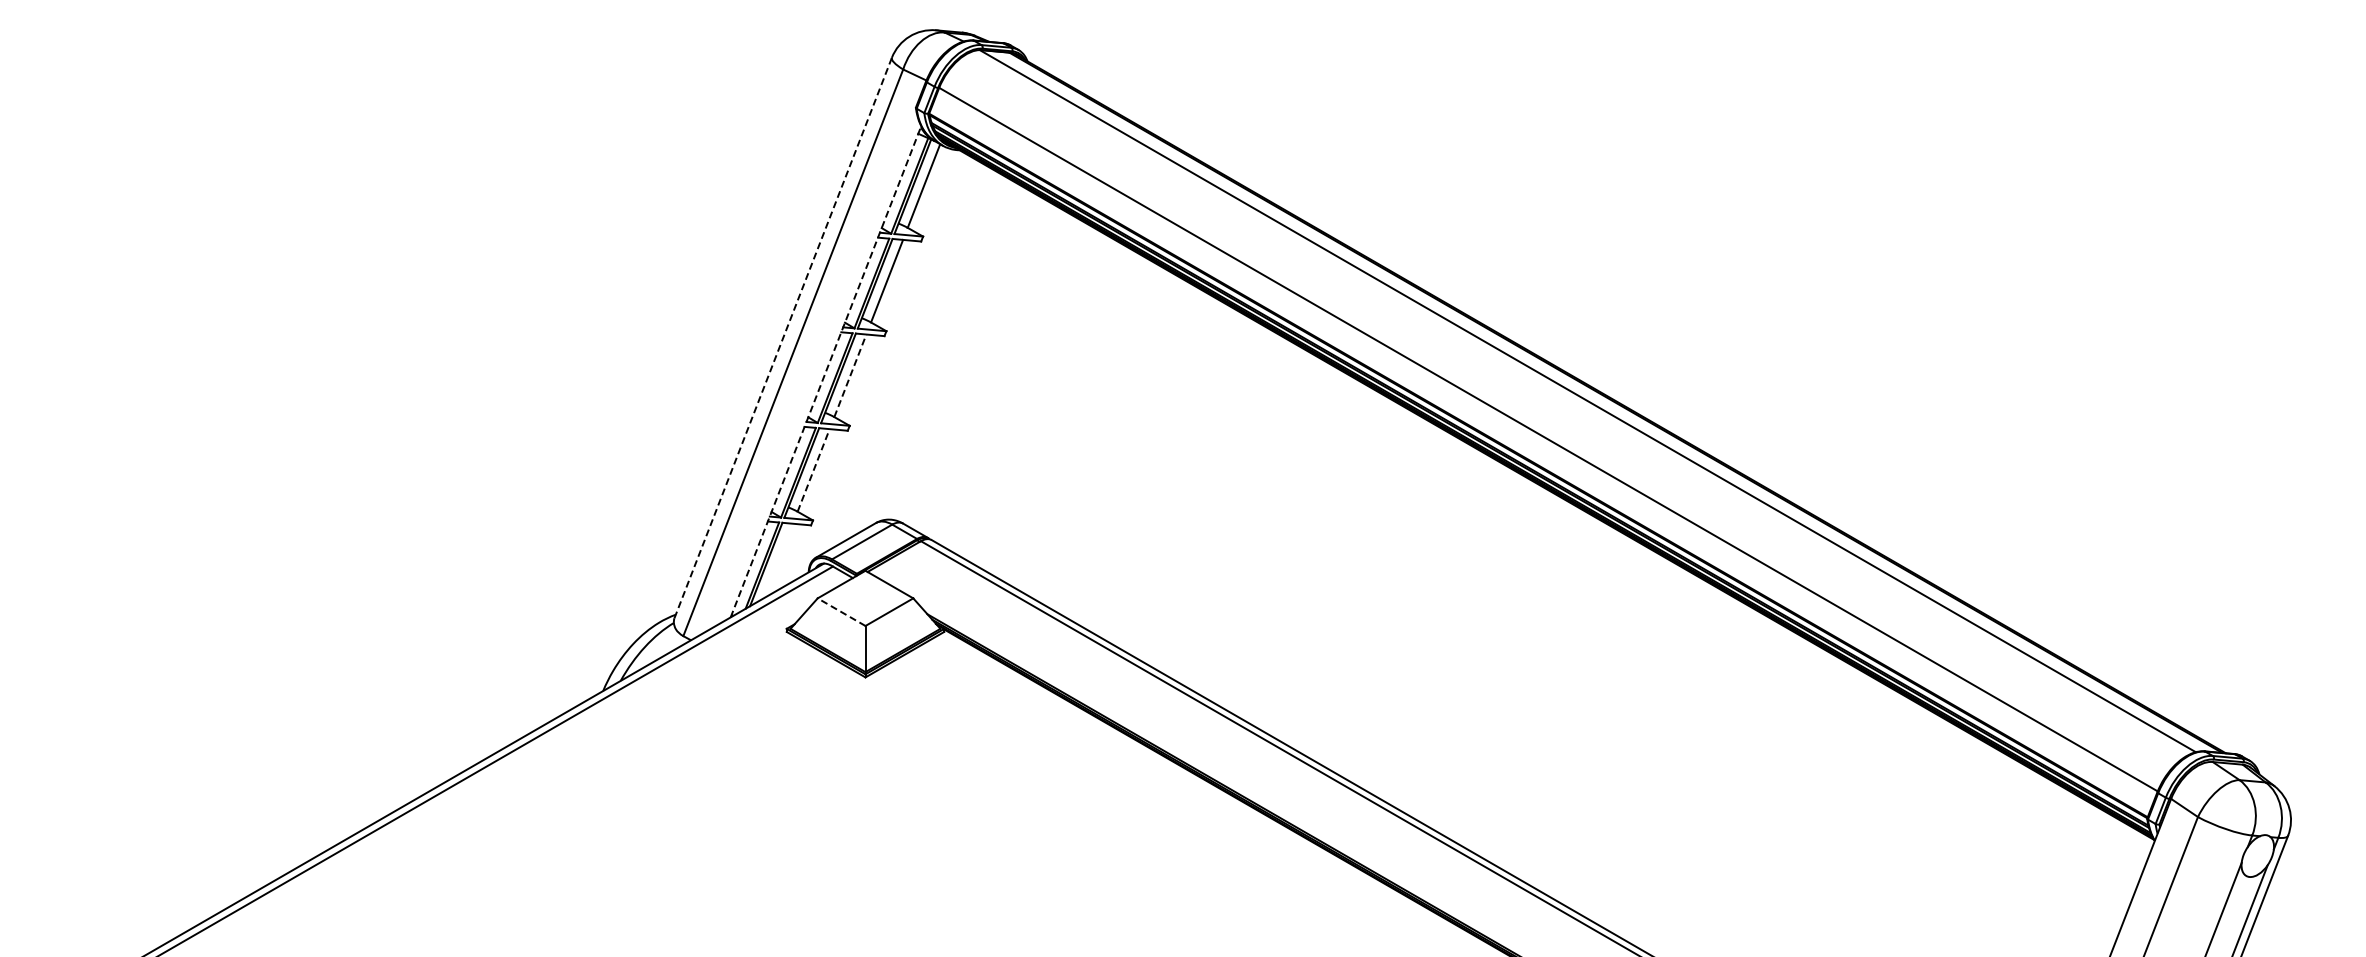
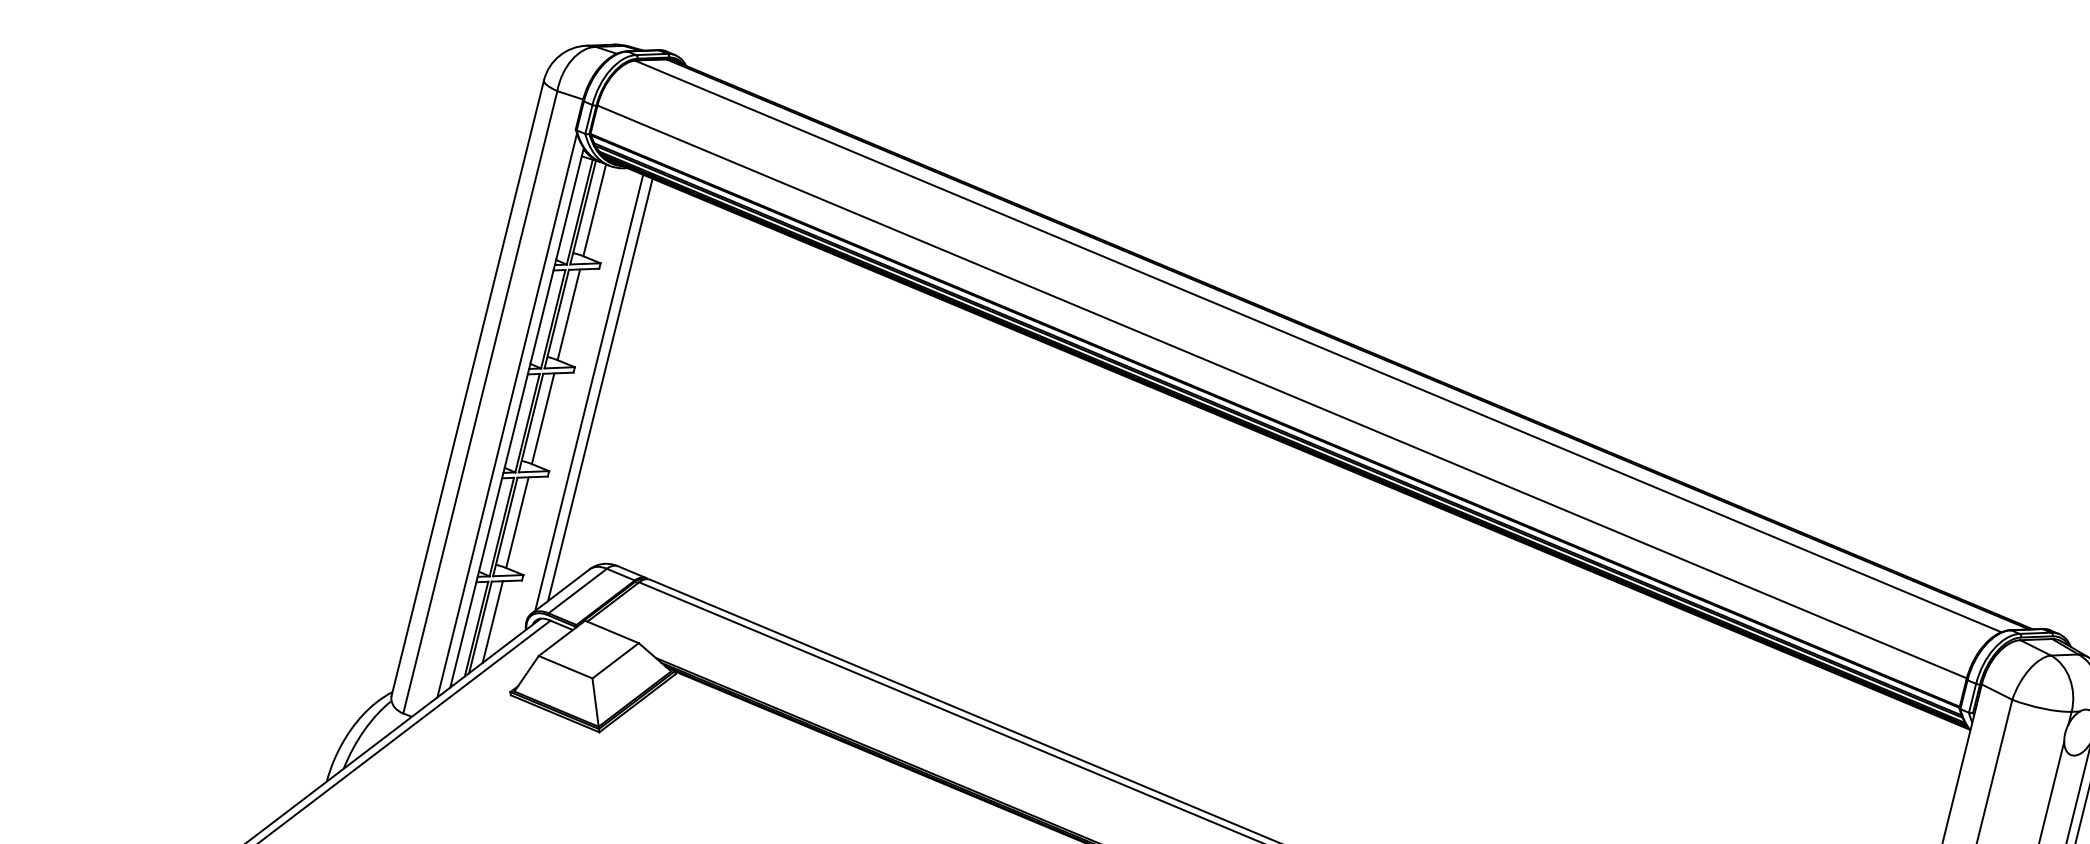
line: (783, 337) -> (468, 387), dashed -> solid
line: (907, 355) -> (600, 389), added
line: (896, 356) -> (588, 392), added
line: (816, 368) -> (506, 415), added
line: (825, 372) -> (516, 418), dashed -> solid
line: (850, 375) -> (543, 418), dashed -> solid
line: (813, 469) -> (517, 521), dashed -> solid
line: (778, 560) -> (492, 621), added
line: (841, 612) -> (565, 667), dashed -> solid

